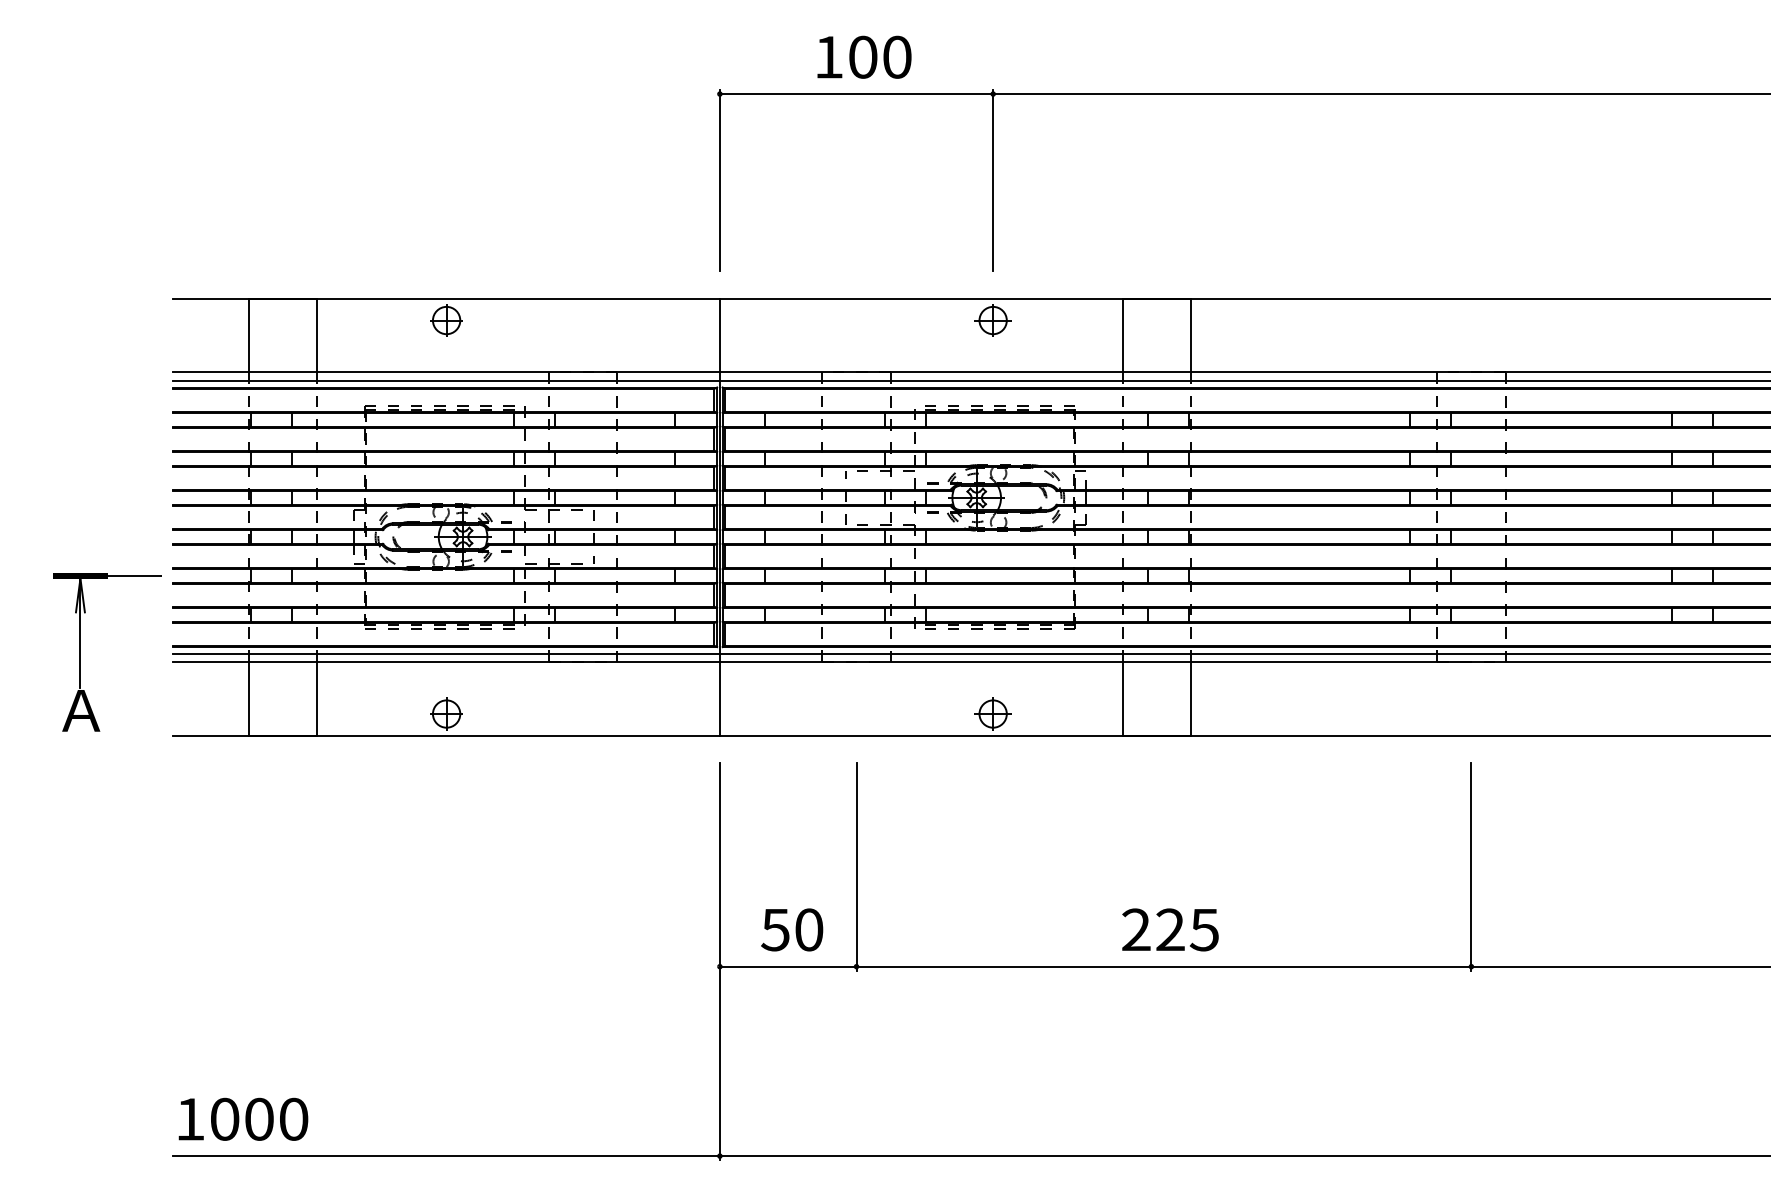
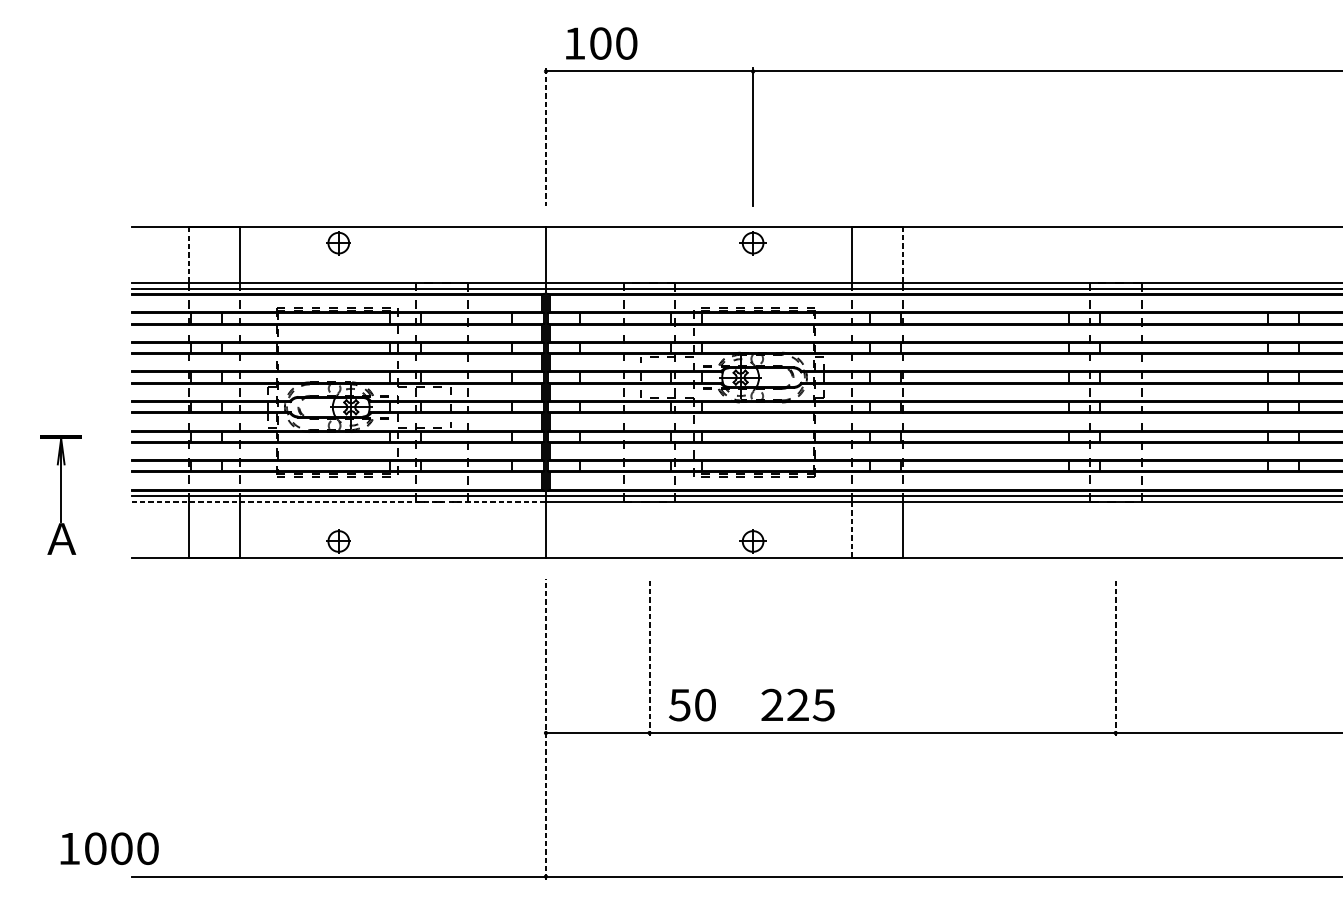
text: (864, 56) -> (601, 42), moved
line: (719, 180) -> (545, 136), solid -> dashed
line: (248, 335) -> (188, 254), solid -> dashed
line: (1191, 335) -> (903, 254), solid -> dashed
line: (134, 575) -> (102, 436), removed
line: (447, 662) -> (339, 502), solid -> dashed
line: (1122, 699) -> (851, 530), solid -> dashed
line: (856, 867) -> (649, 657), solid -> dashed
line: (1471, 867) -> (1115, 657), solid -> dashed
text: (792, 929) -> (692, 704), moved
text: (1170, 929) -> (798, 704), moved
line: (719, 961) -> (545, 729), solid -> dashed
text: (243, 1118) -> (109, 848), moved

